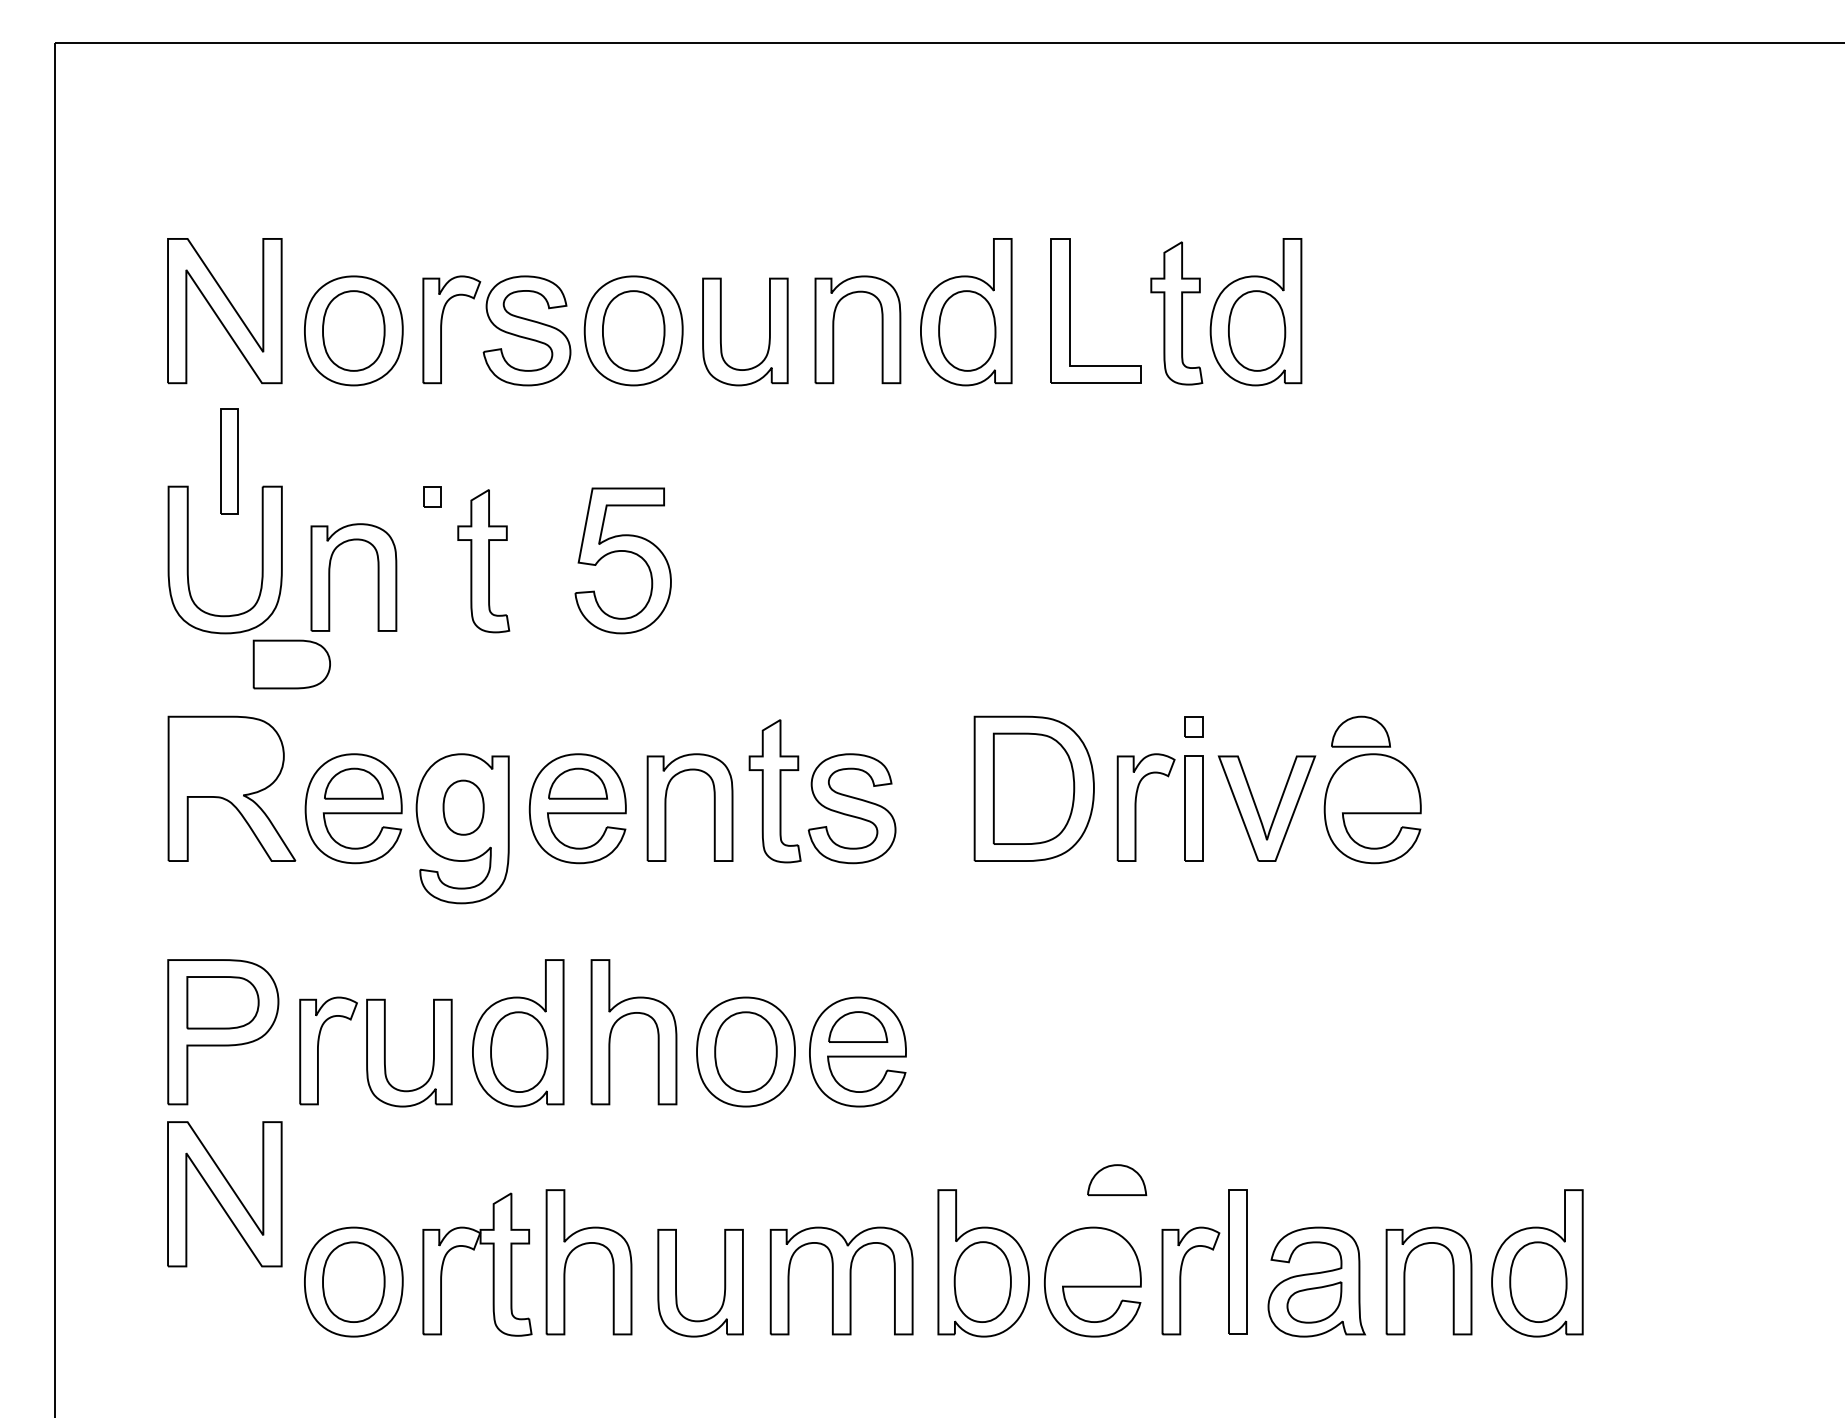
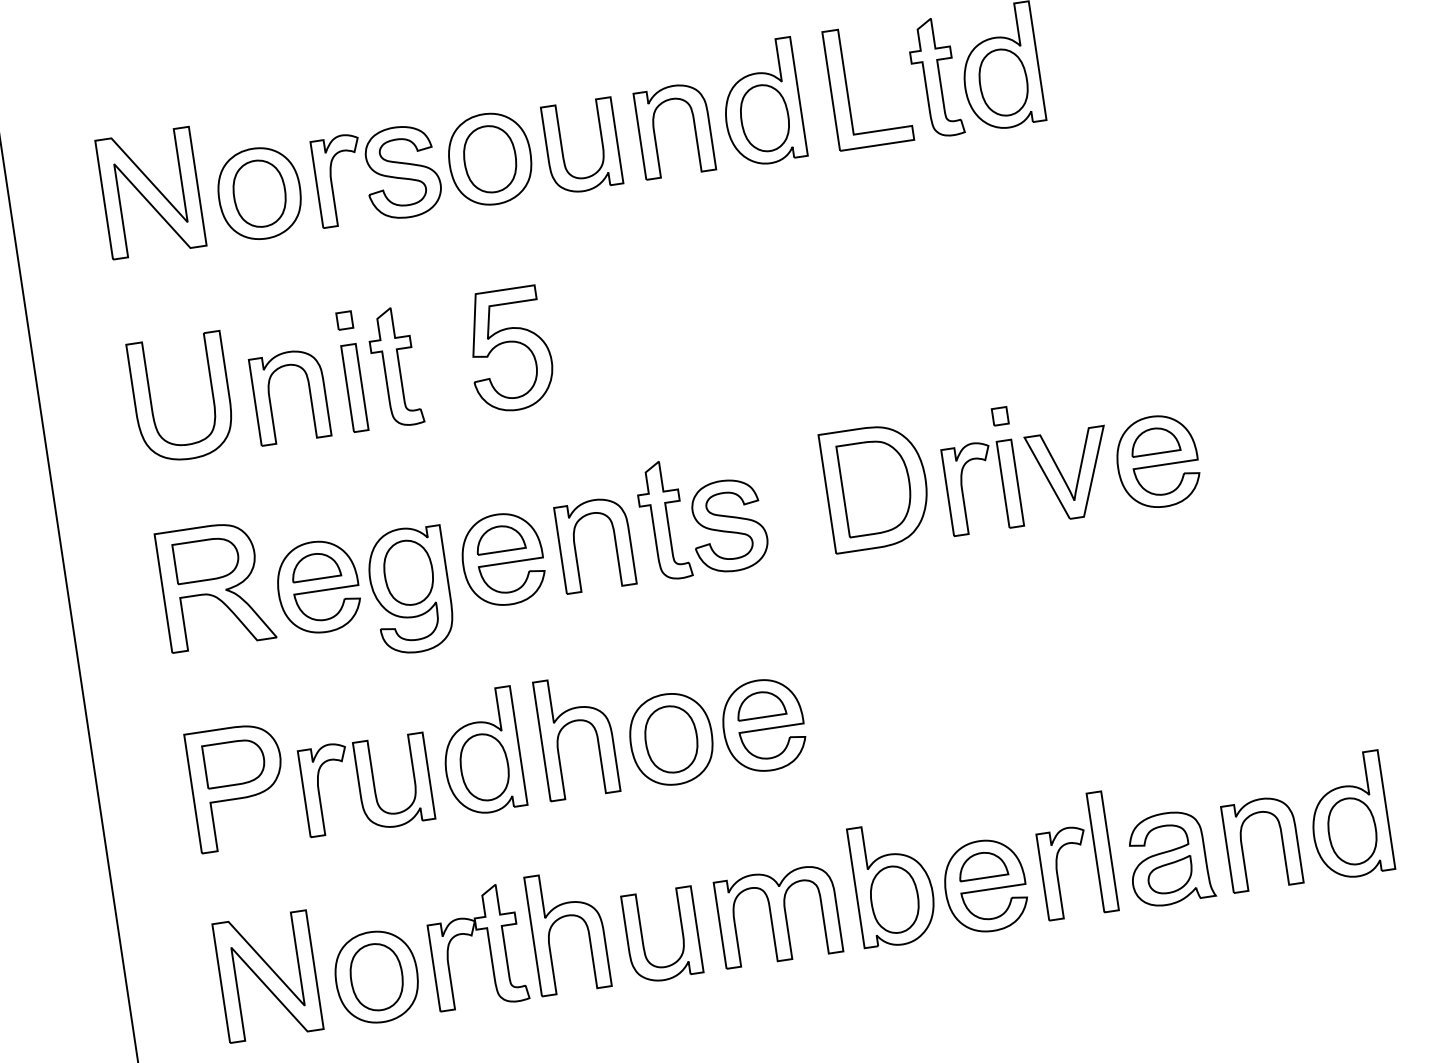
part: (229, 461) -> (354, 387), moved
part: (291, 664) -> (206, 560), moved
part: (1360, 731) -> (1154, 441), moved
part: (463, 807) -> (408, 572), size x1.43
part: (1117, 1179) -> (982, 864), moved
part: (224, 1194) -> (267, 976), moved

